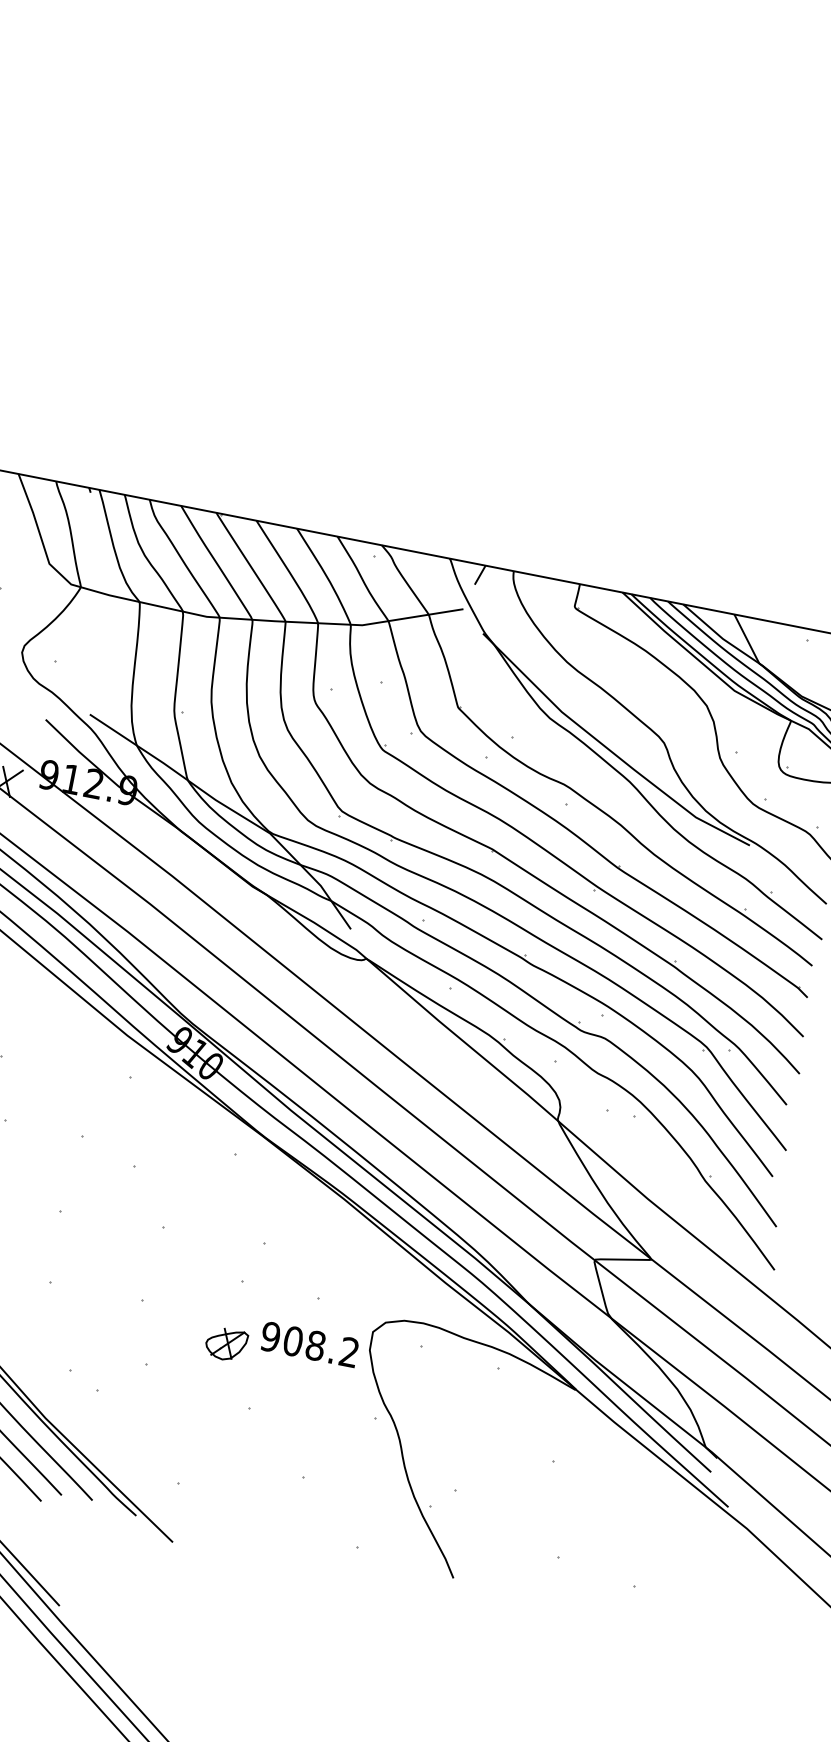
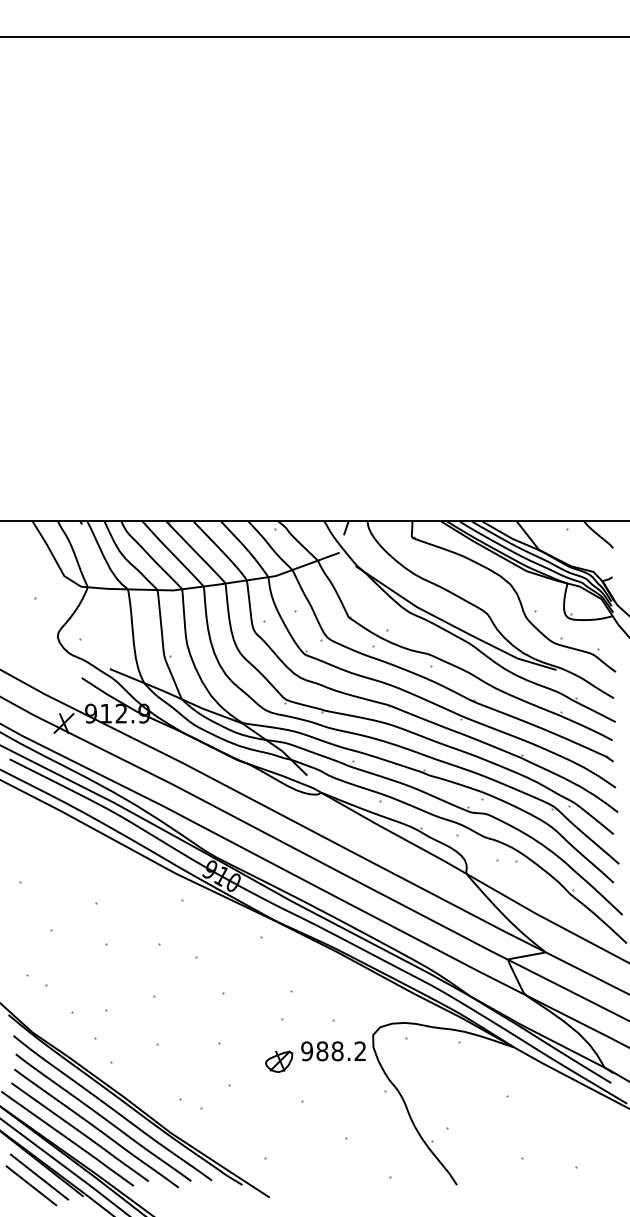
text: (293, 1340) -> (322, 1050), 908.2 -> 988.2

